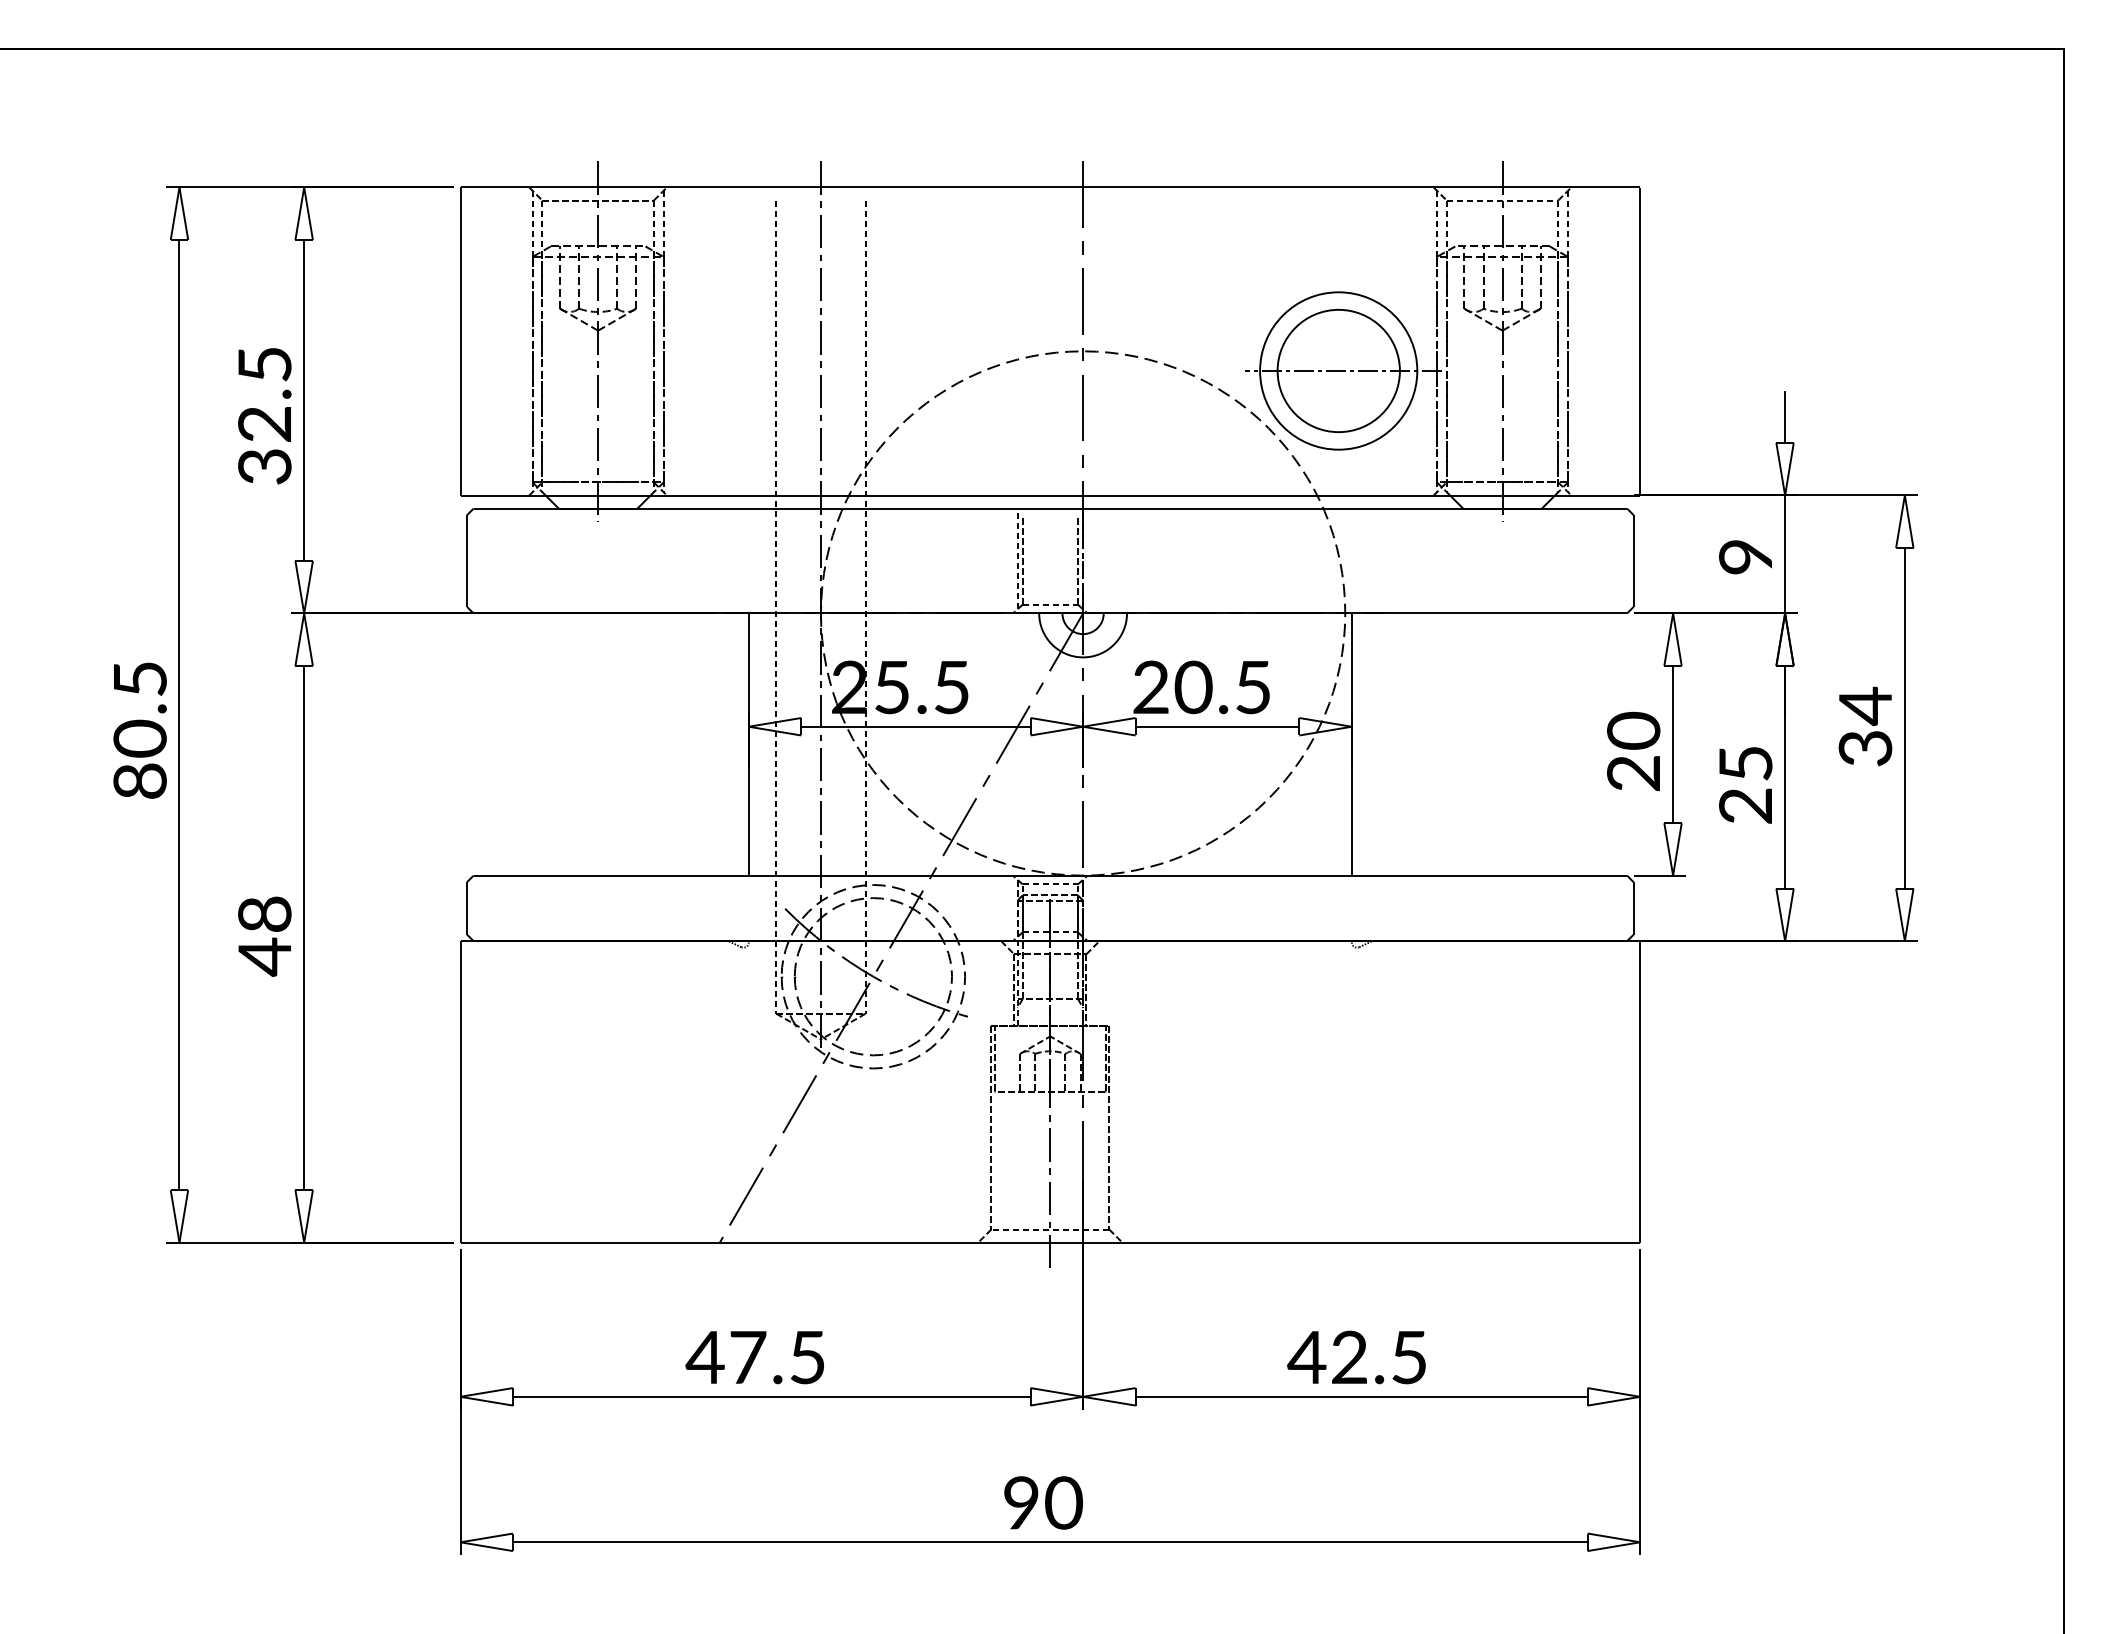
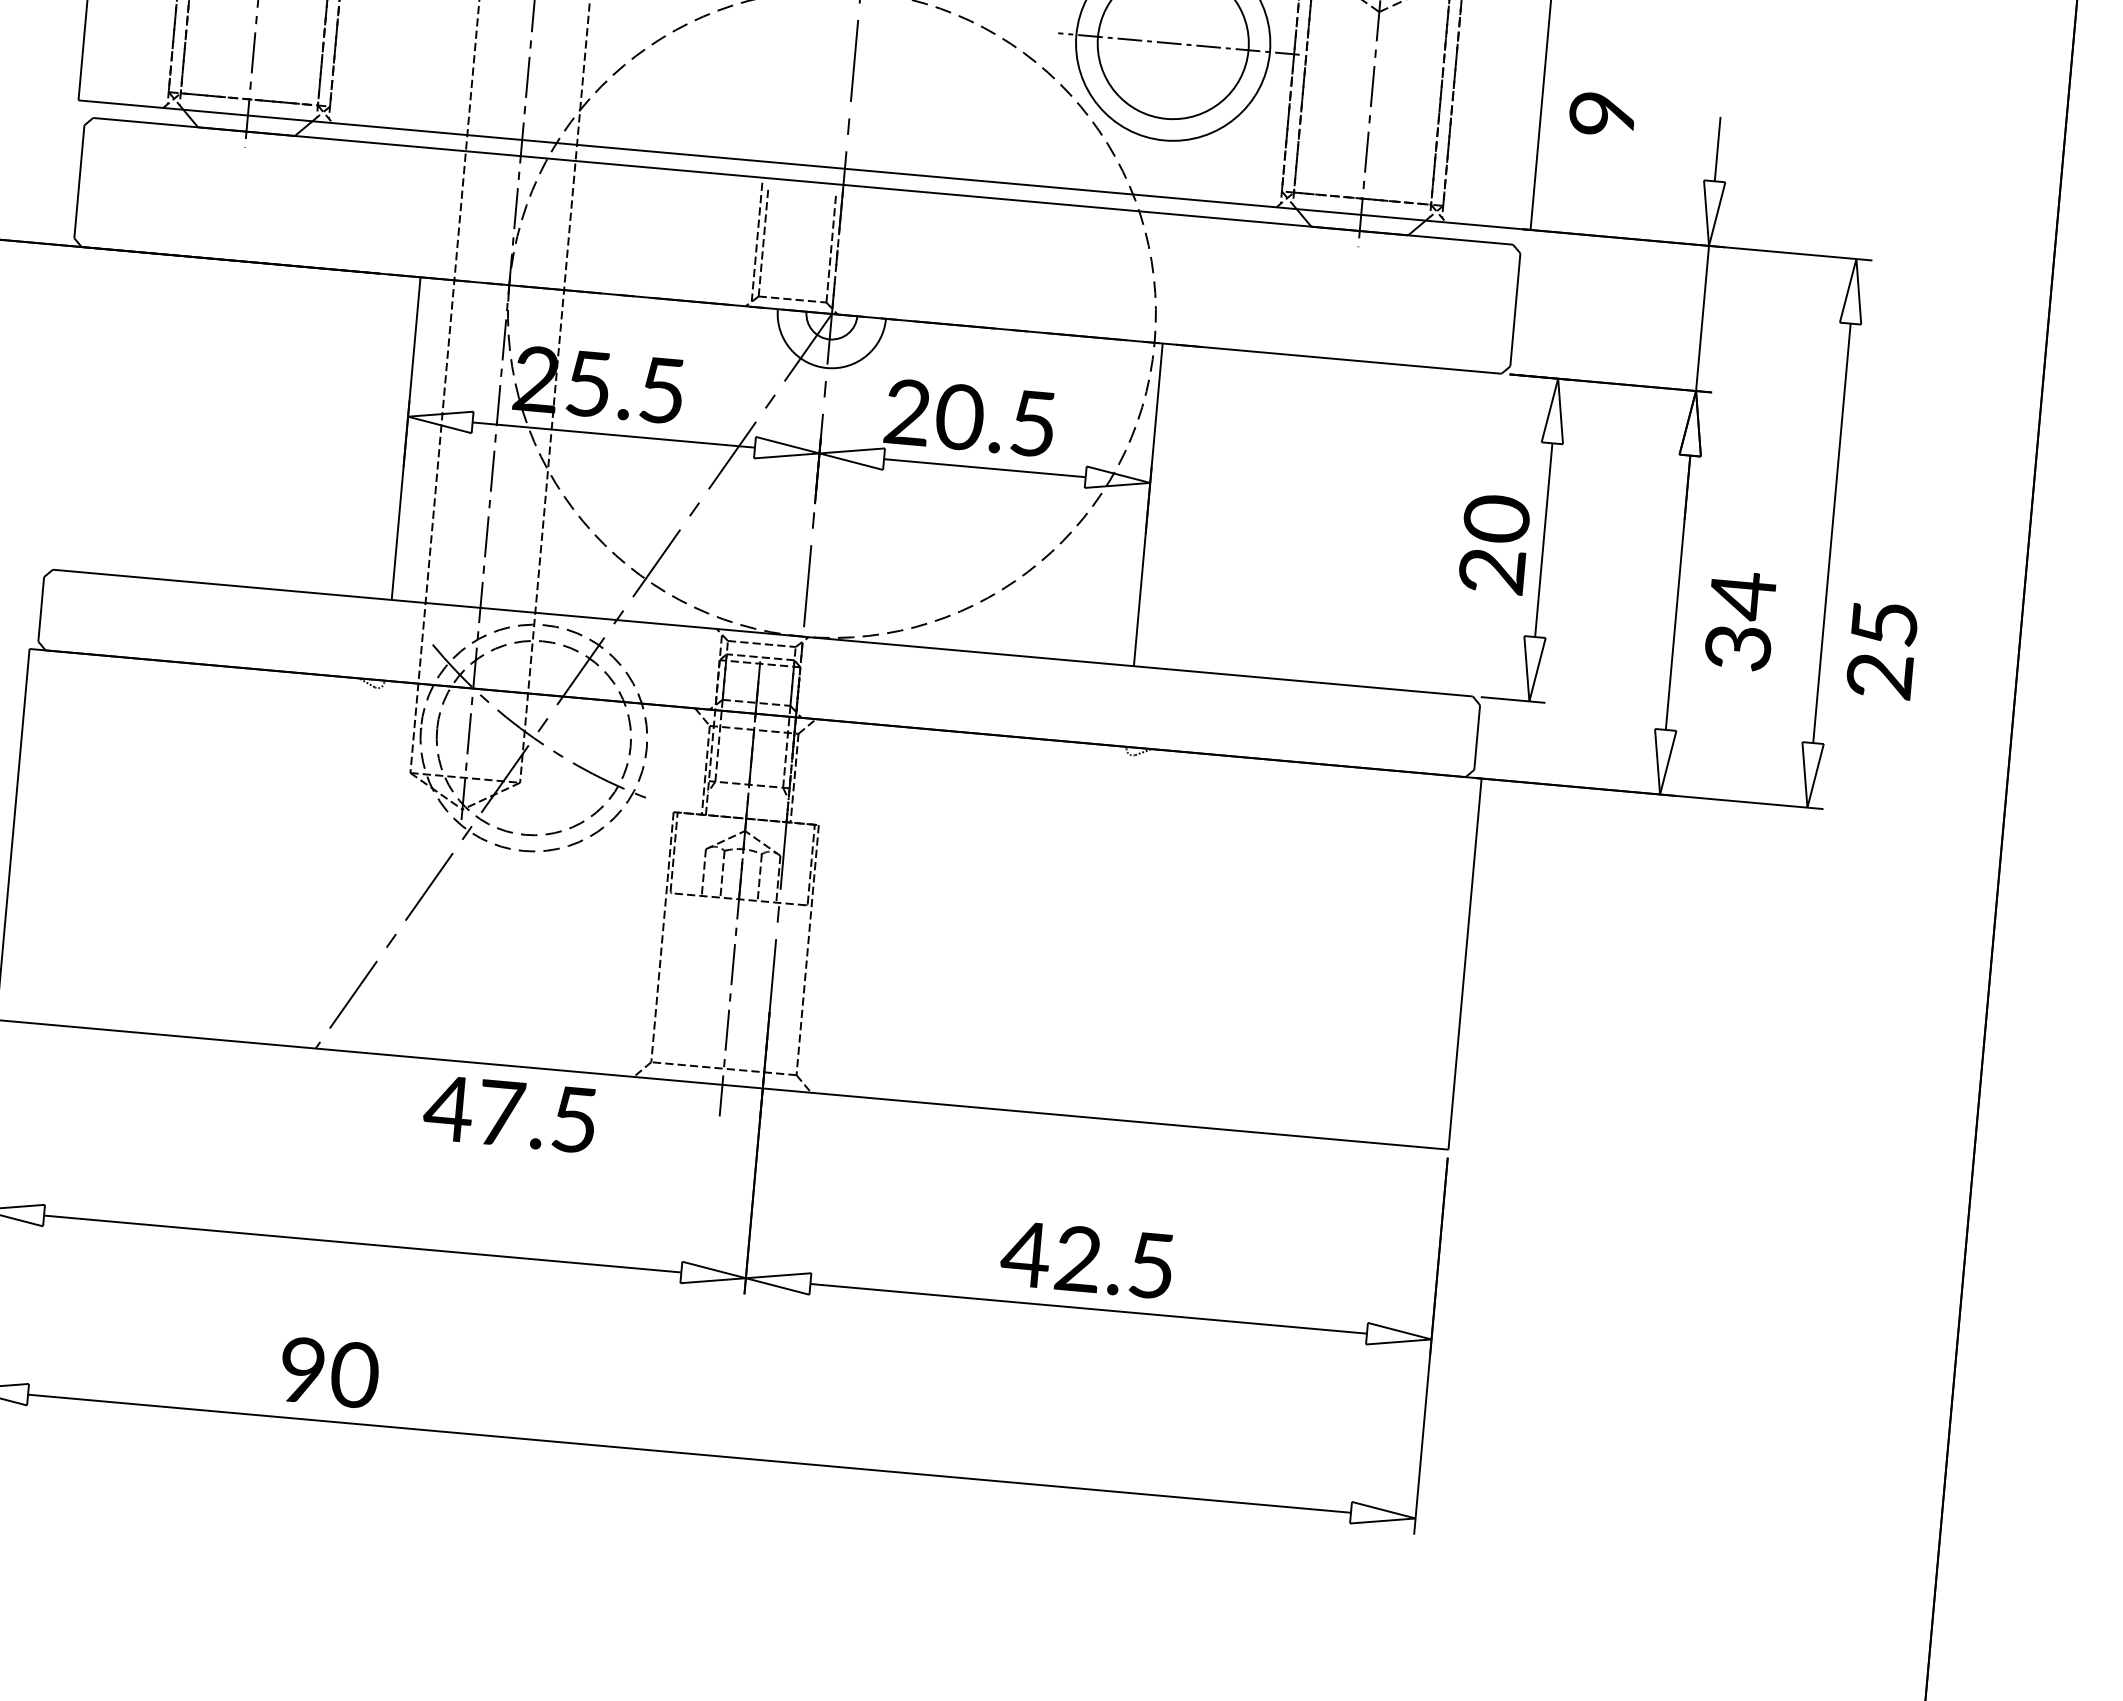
text: (1745, 557) -> (1602, 114), moved
text: (1865, 726) -> (1740, 620), moved
text: (1745, 785) -> (1881, 650), moved
text: (754, 1357) -> (509, 1114), moved
text: (1043, 1502) -> (329, 1372), moved

